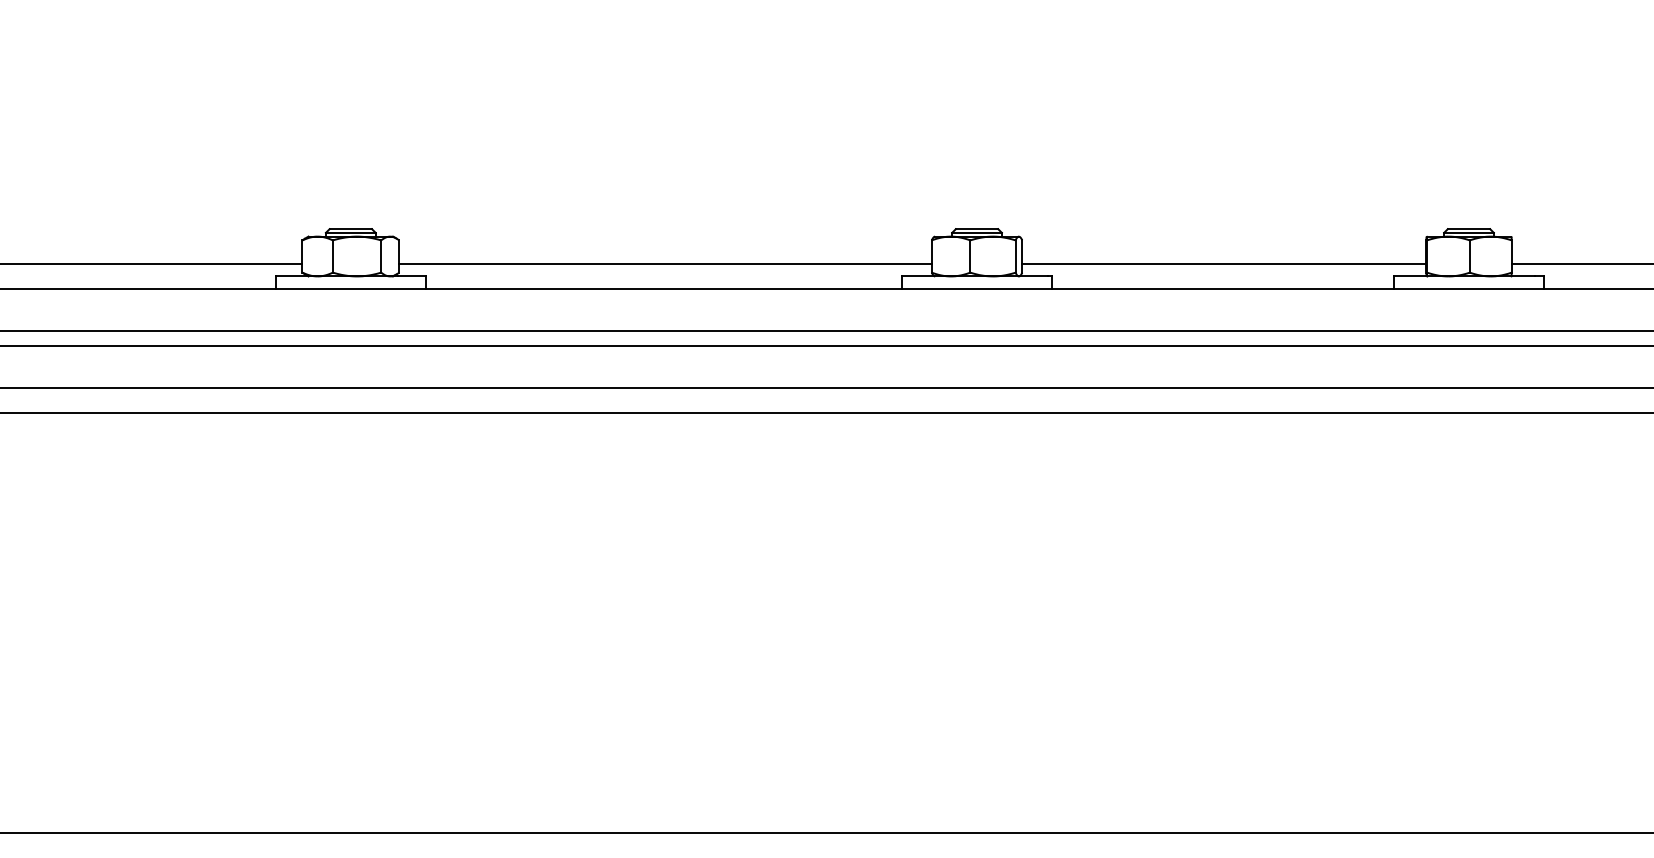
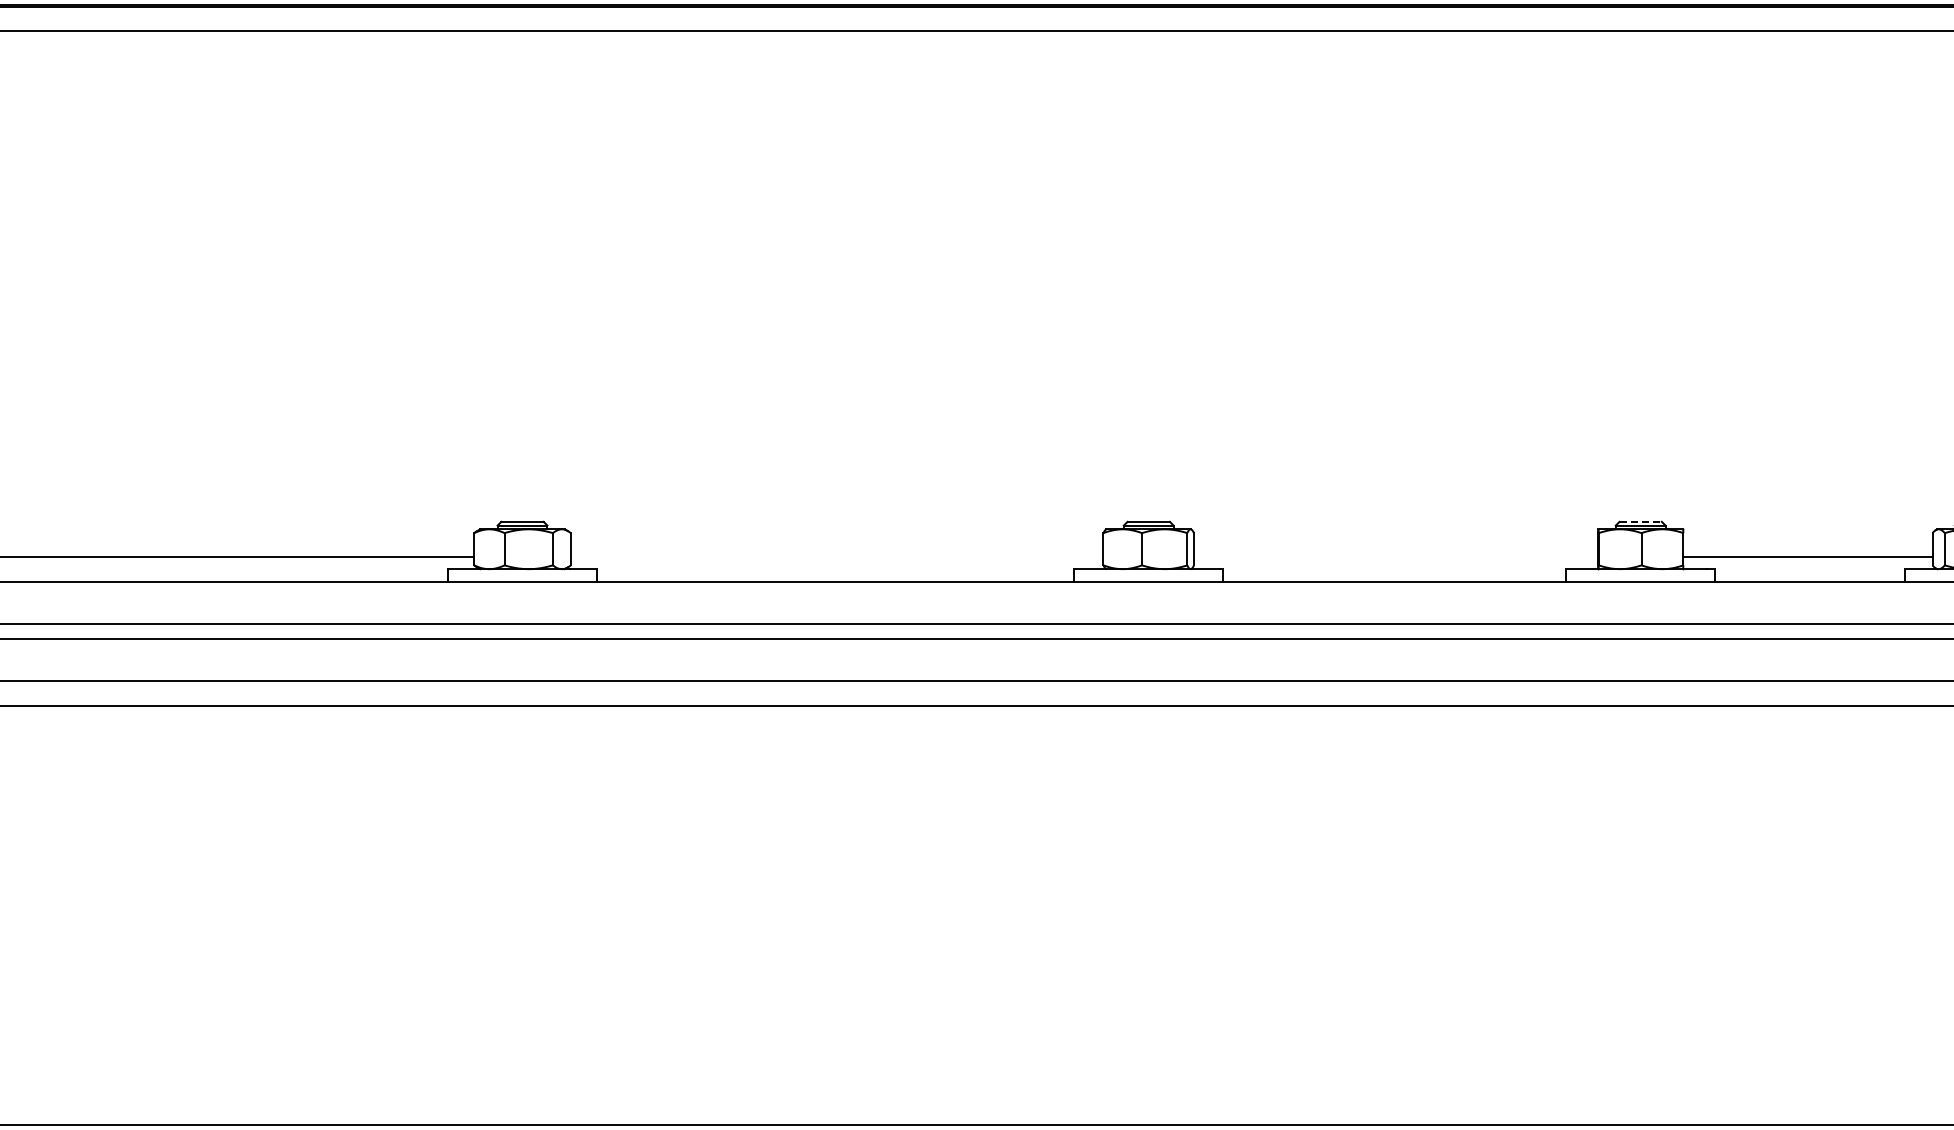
line: (1469, 228) -> (1641, 521), solid -> dashed
line: (664, 263) -> (836, 556), removed
line: (1223, 263) -> (1395, 556), removed

